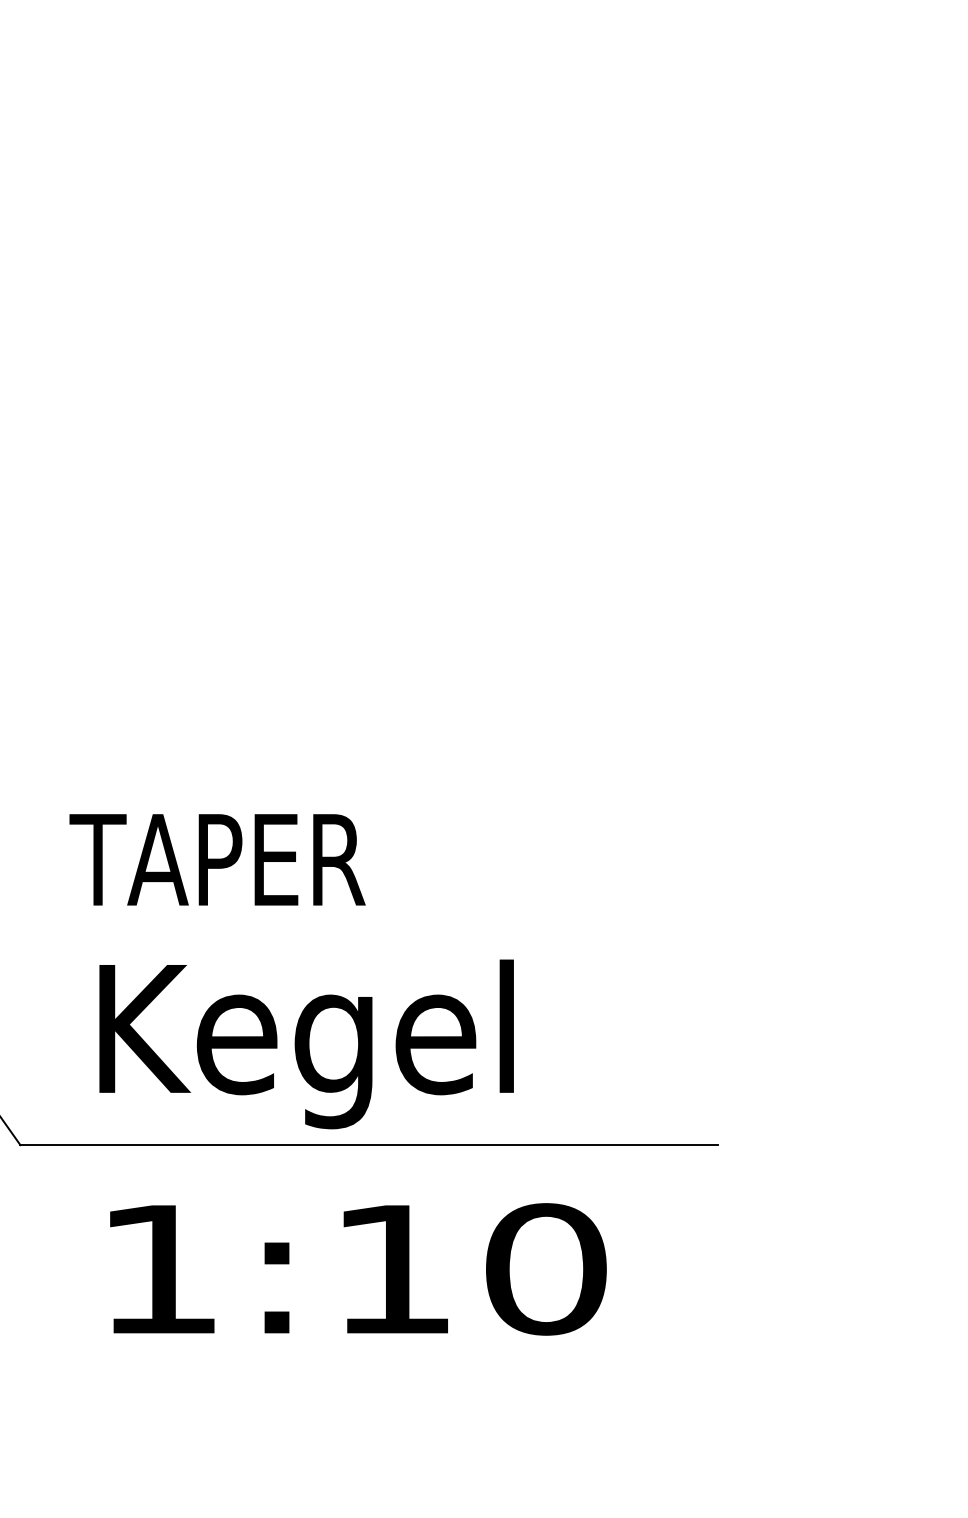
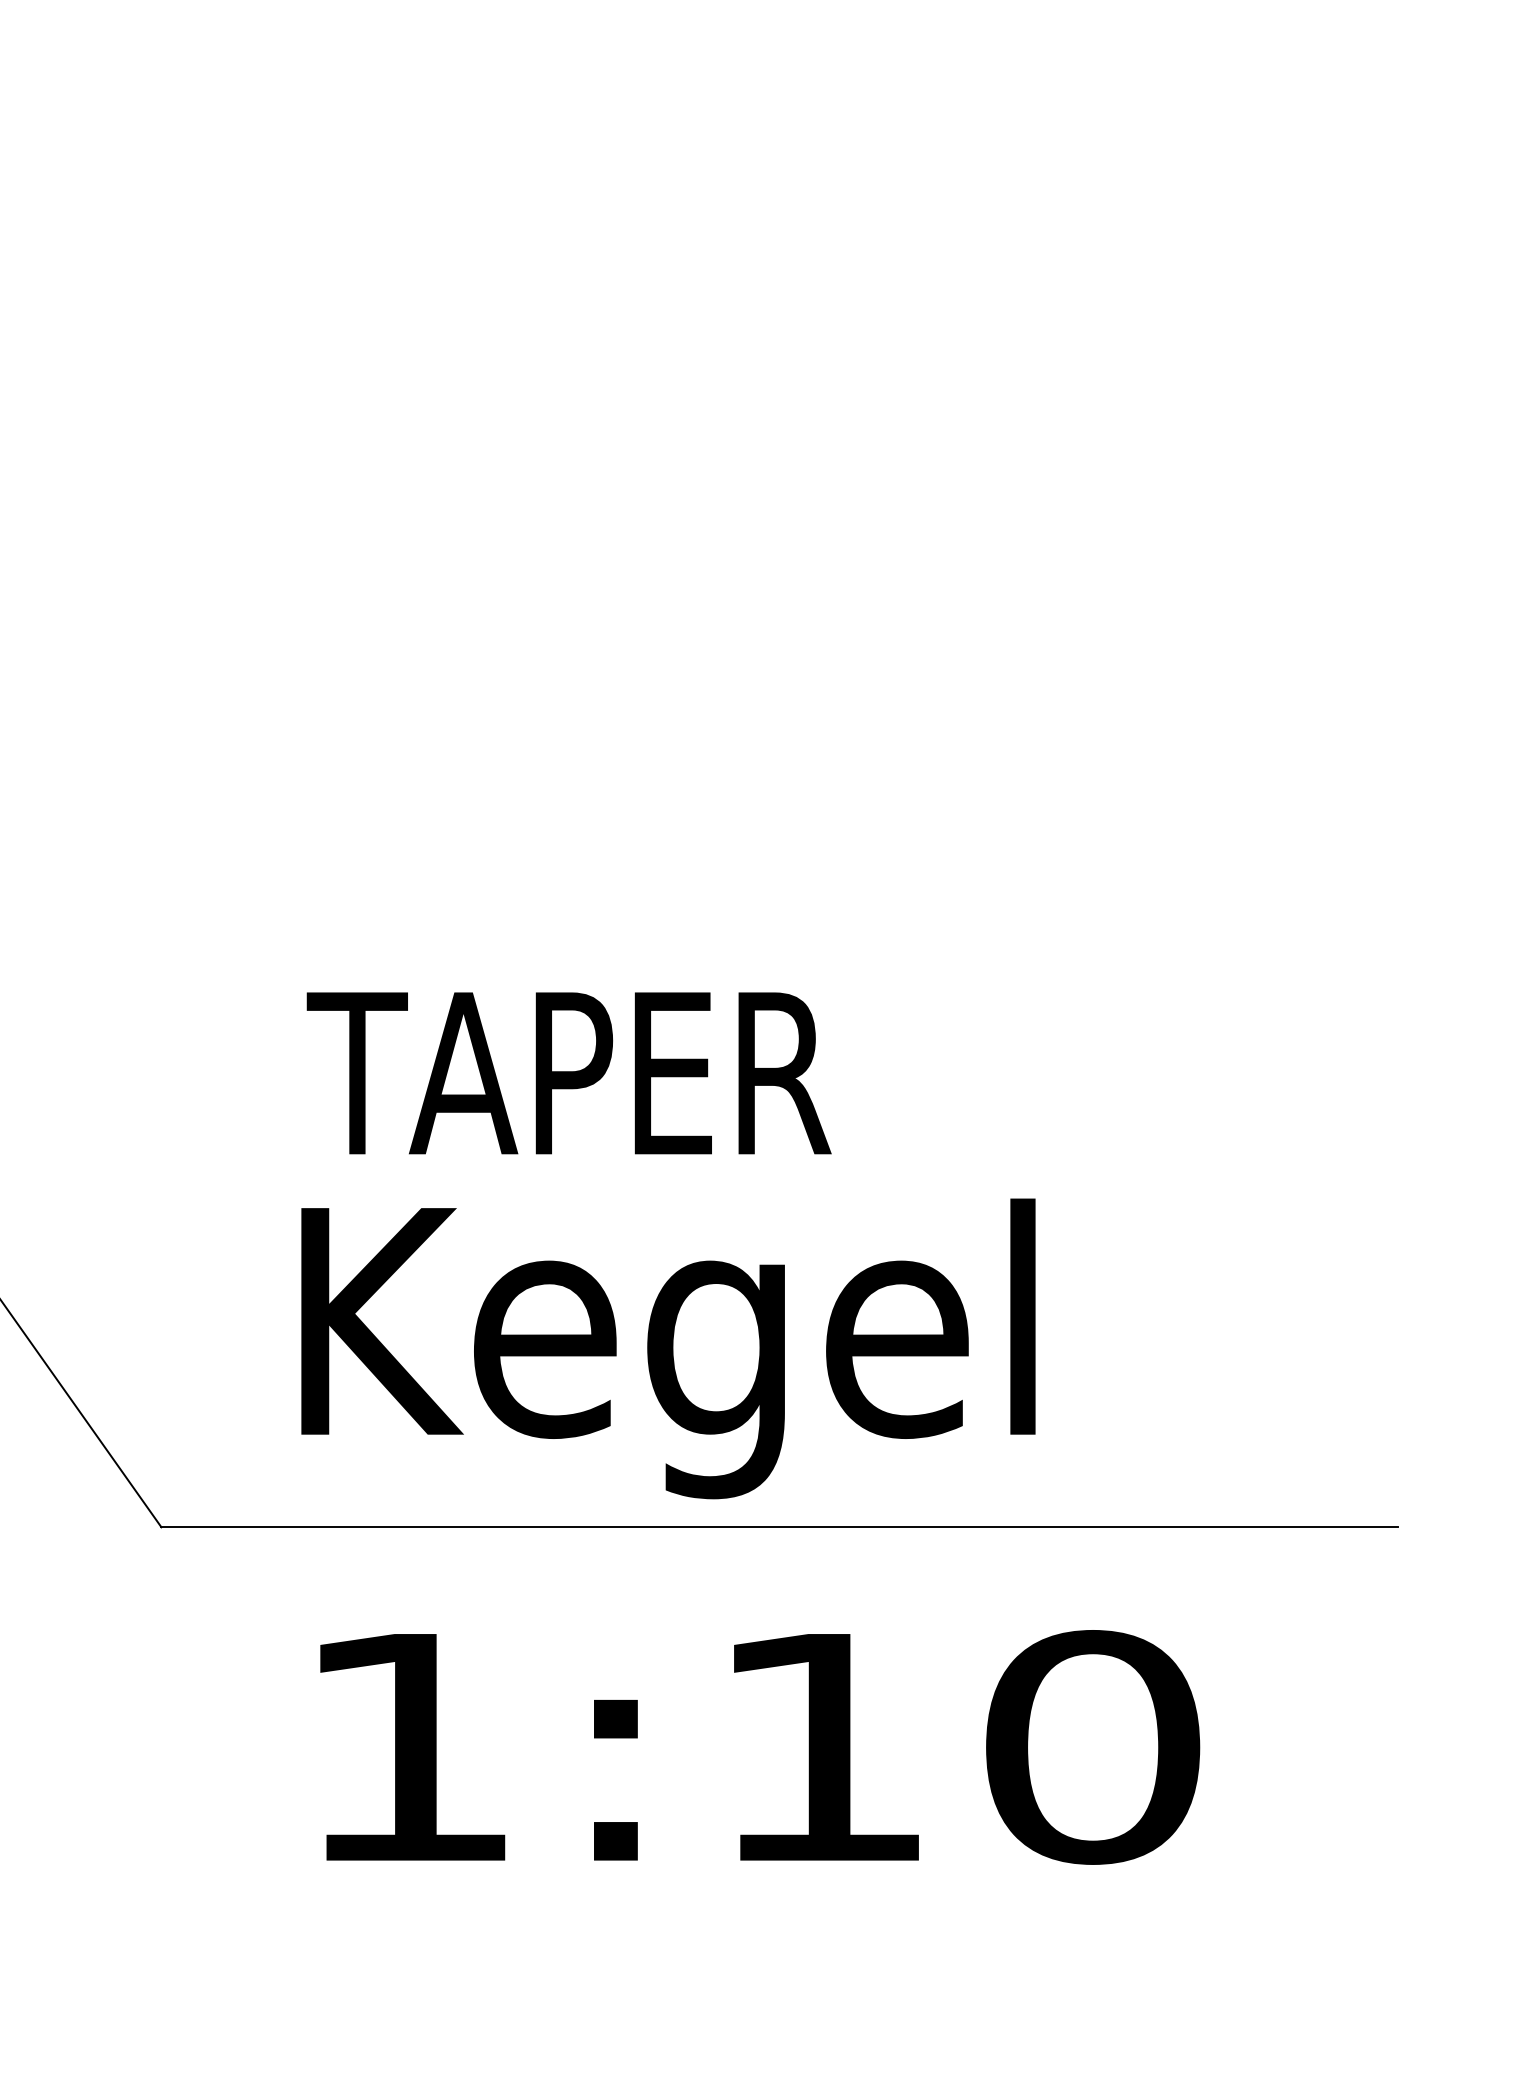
text: (217, 859) -> (568, 1072), moved

